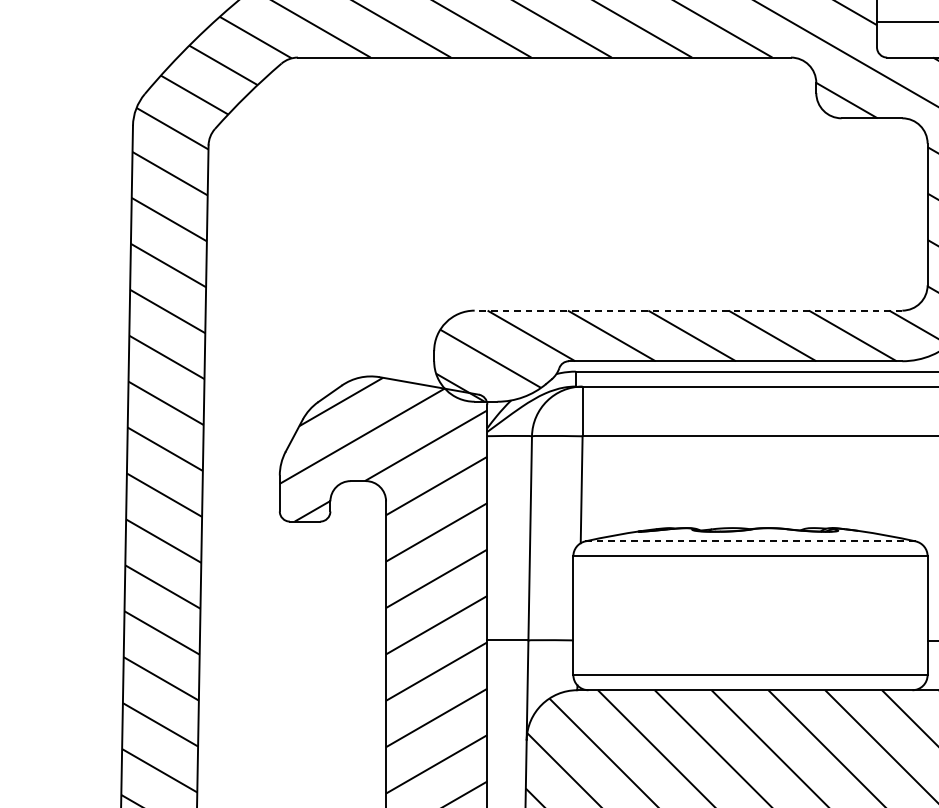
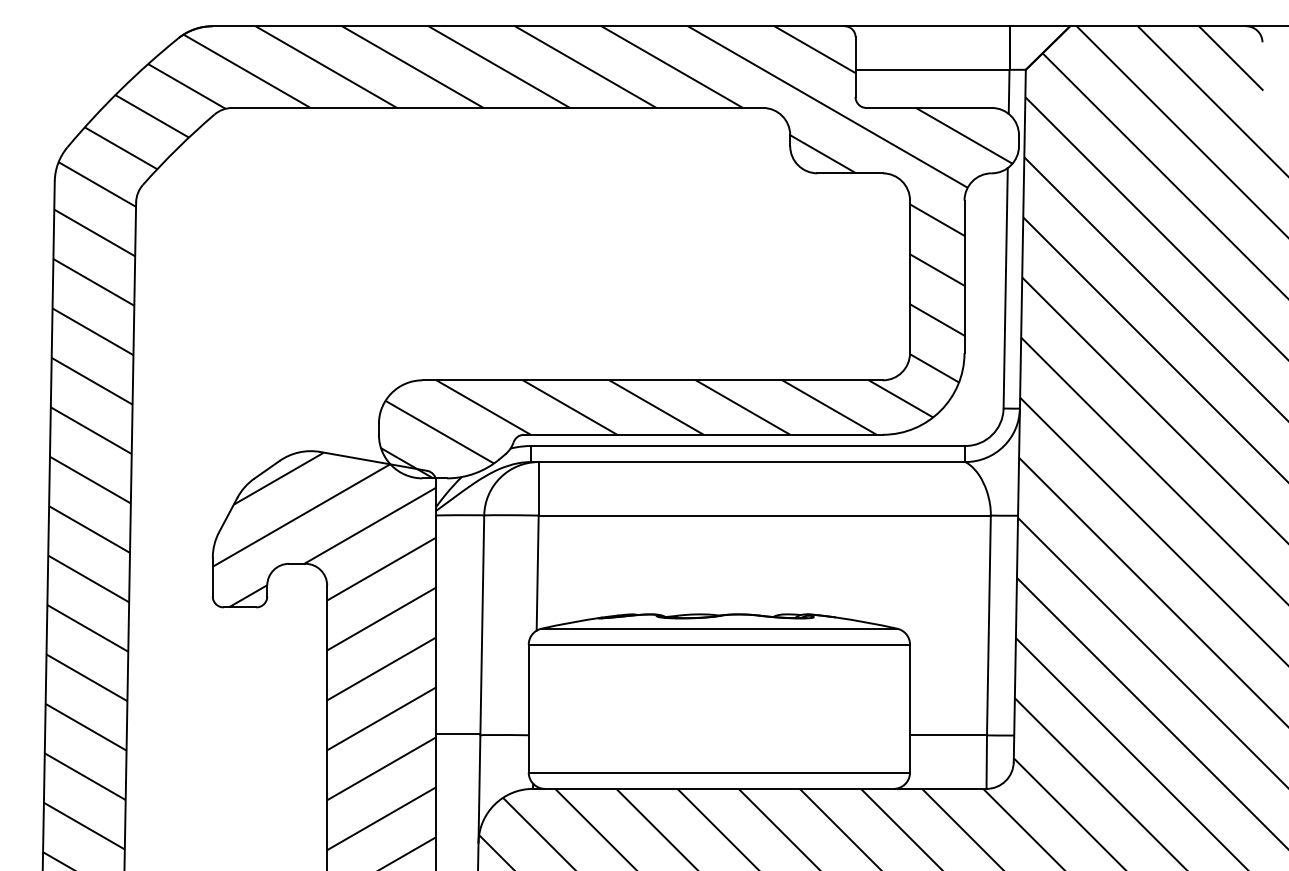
line: (688, 310) -> (652, 380), dashed -> solid
line: (750, 541) -> (719, 628), dashed -> solid

